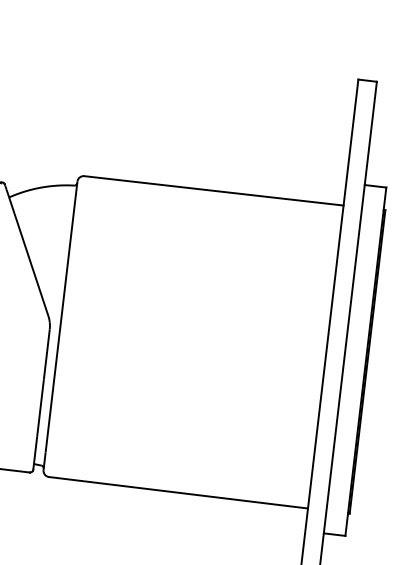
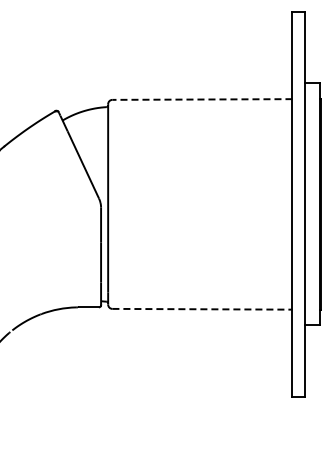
line: (212, 190) -> (201, 99), solid -> dashed
line: (178, 493) -> (202, 309), solid -> dashed

